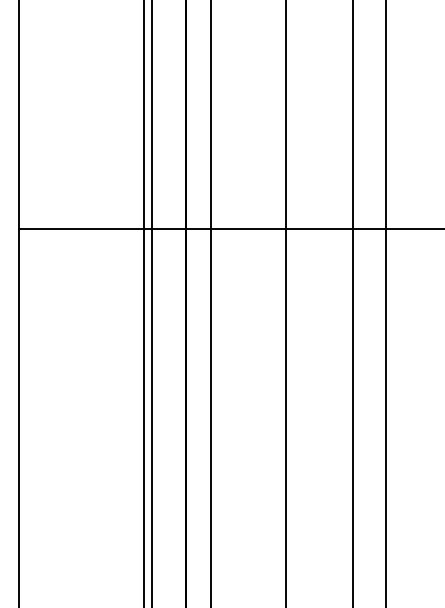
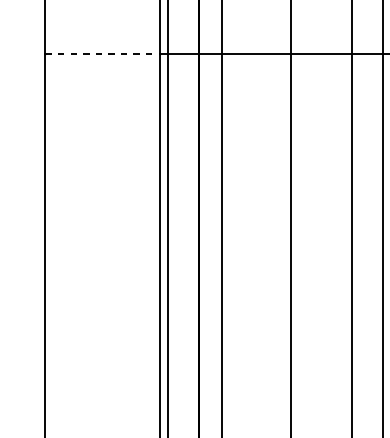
line: (81, 228) -> (102, 53), solid -> dashed

